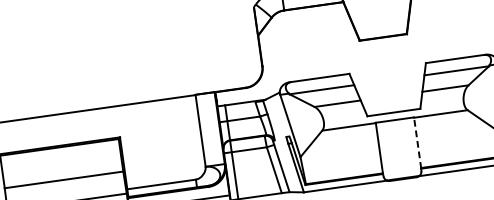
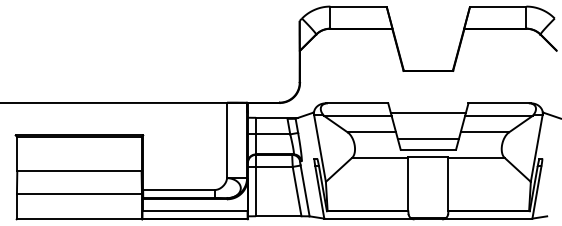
line: (389, 77) -> (428, 112), added
line: (391, 103) -> (427, 139), added
line: (417, 143) -> (448, 184), dashed -> solid

